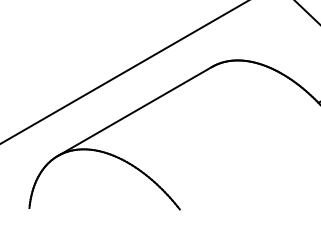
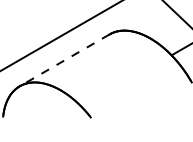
line: (134, 111) -> (64, 60), solid -> dashed

